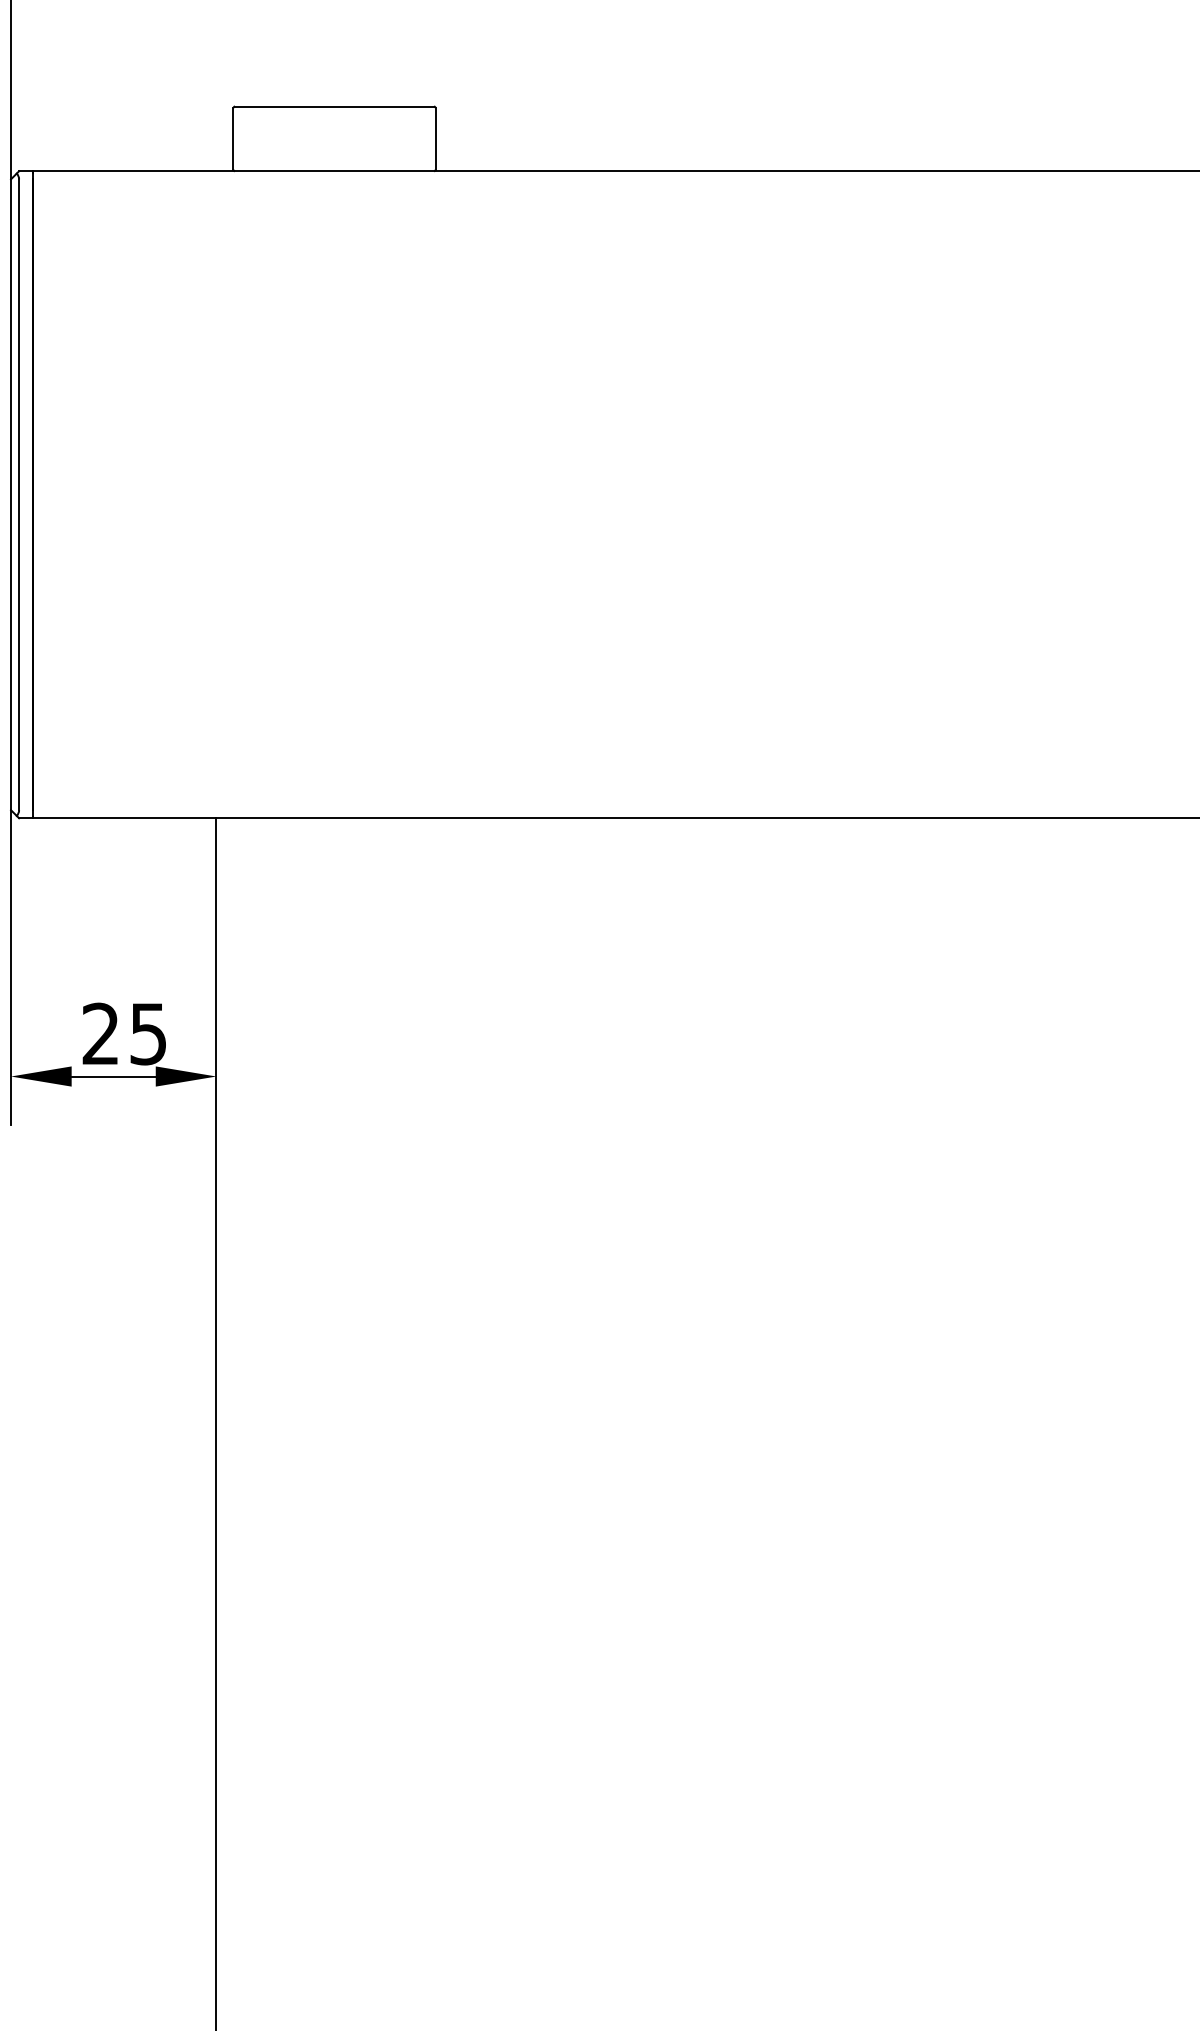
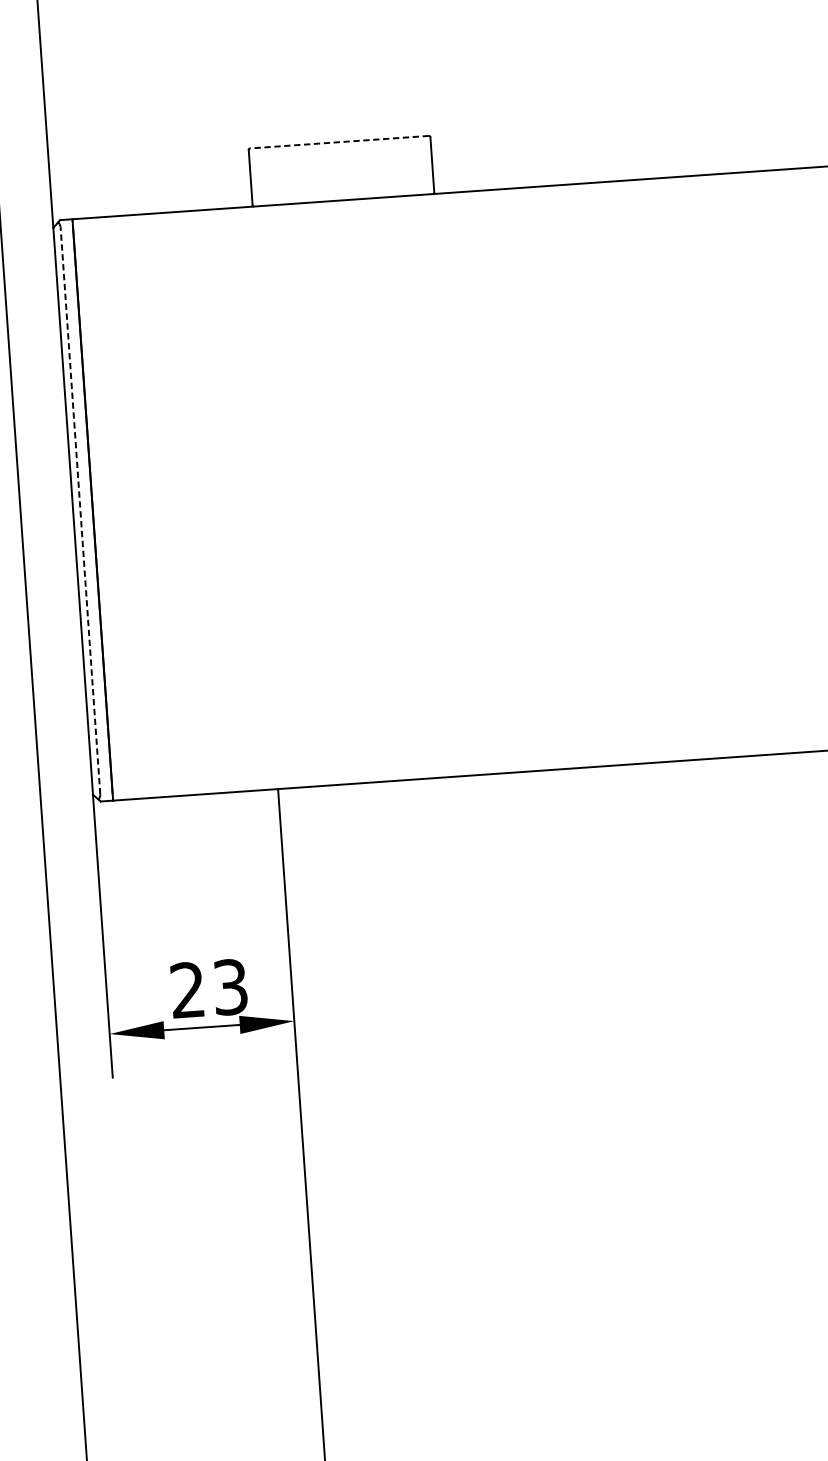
line: (334, 106) -> (339, 142), solid -> dashed
line: (19, 494) -> (80, 510), solid -> dashed
text: (148, 1033) -> (230, 986), 25 -> 23

